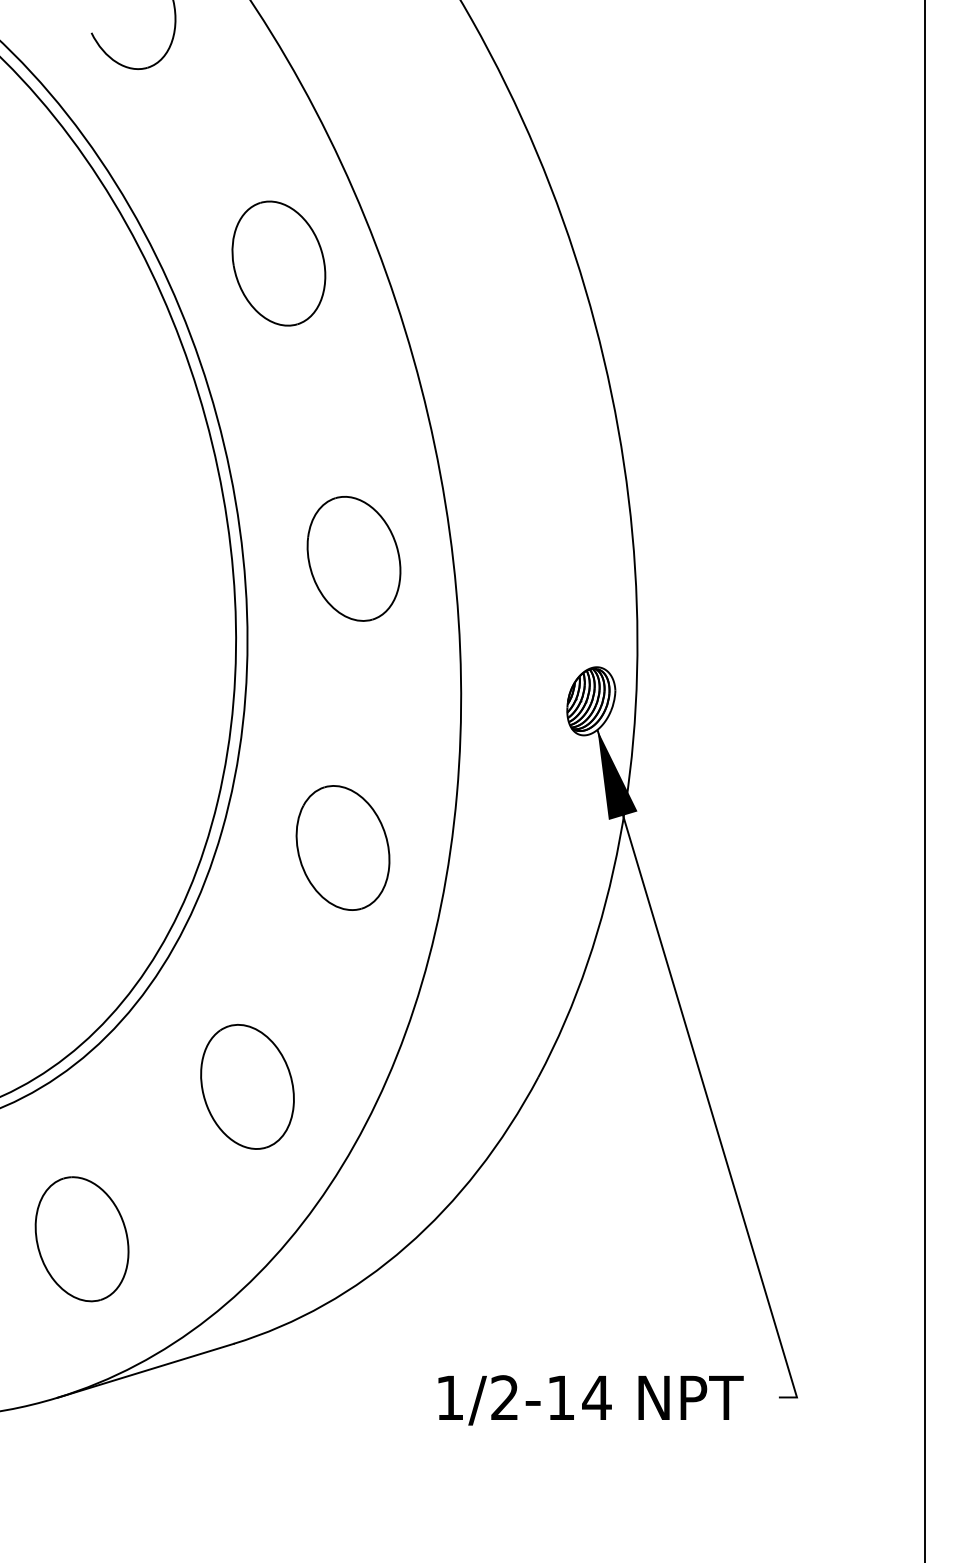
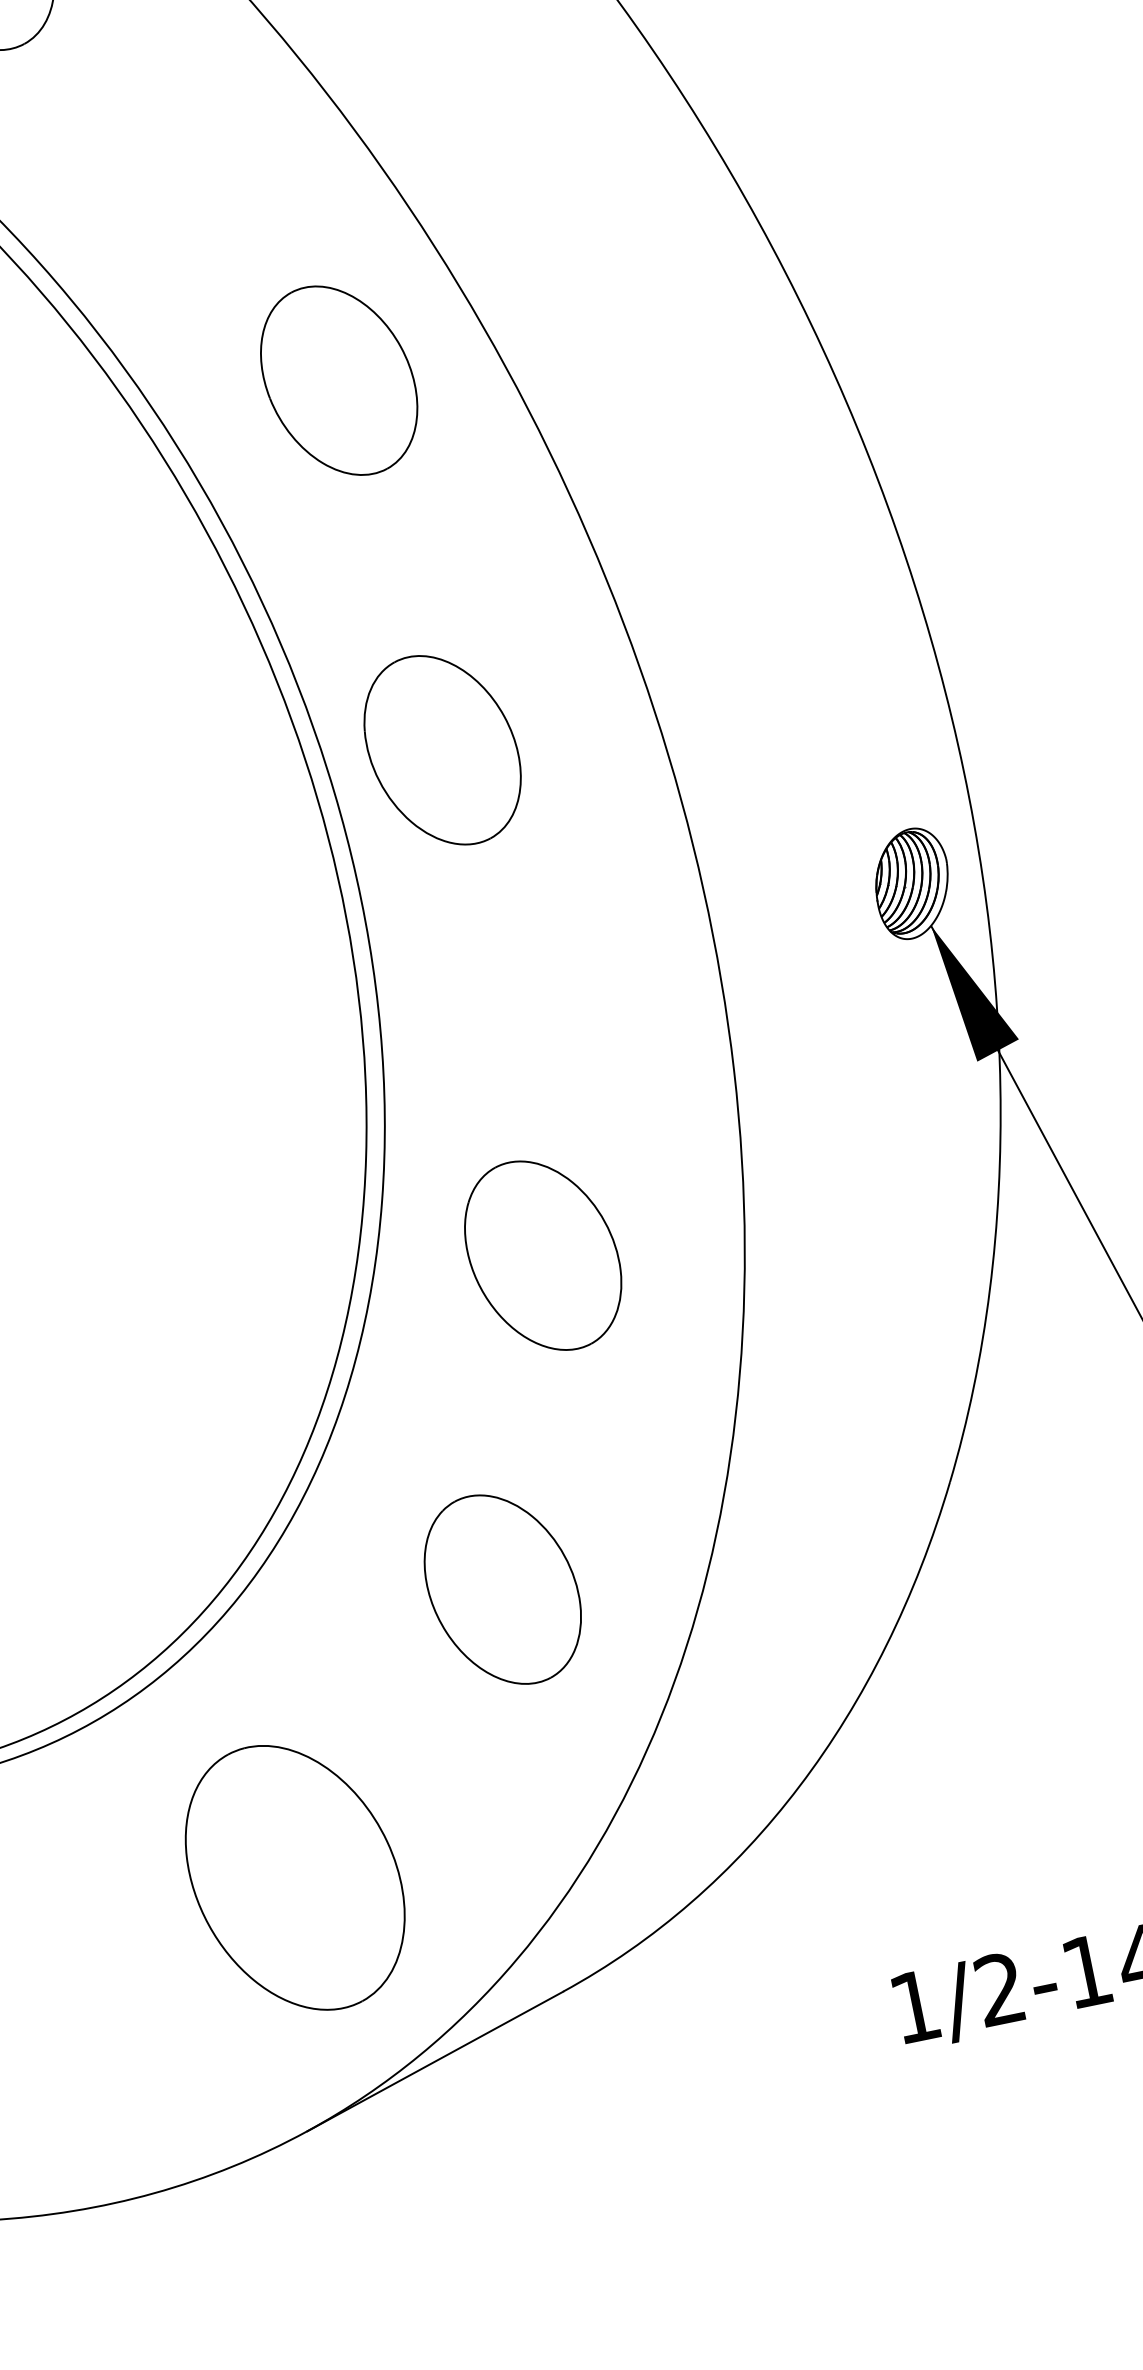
part: (278, 263) -> (338, 380), moved
part: (353, 558) -> (441, 749), moved
part: (342, 847) -> (542, 1255), moved
part: (81, 1239) -> (294, 1878), size x1.4

